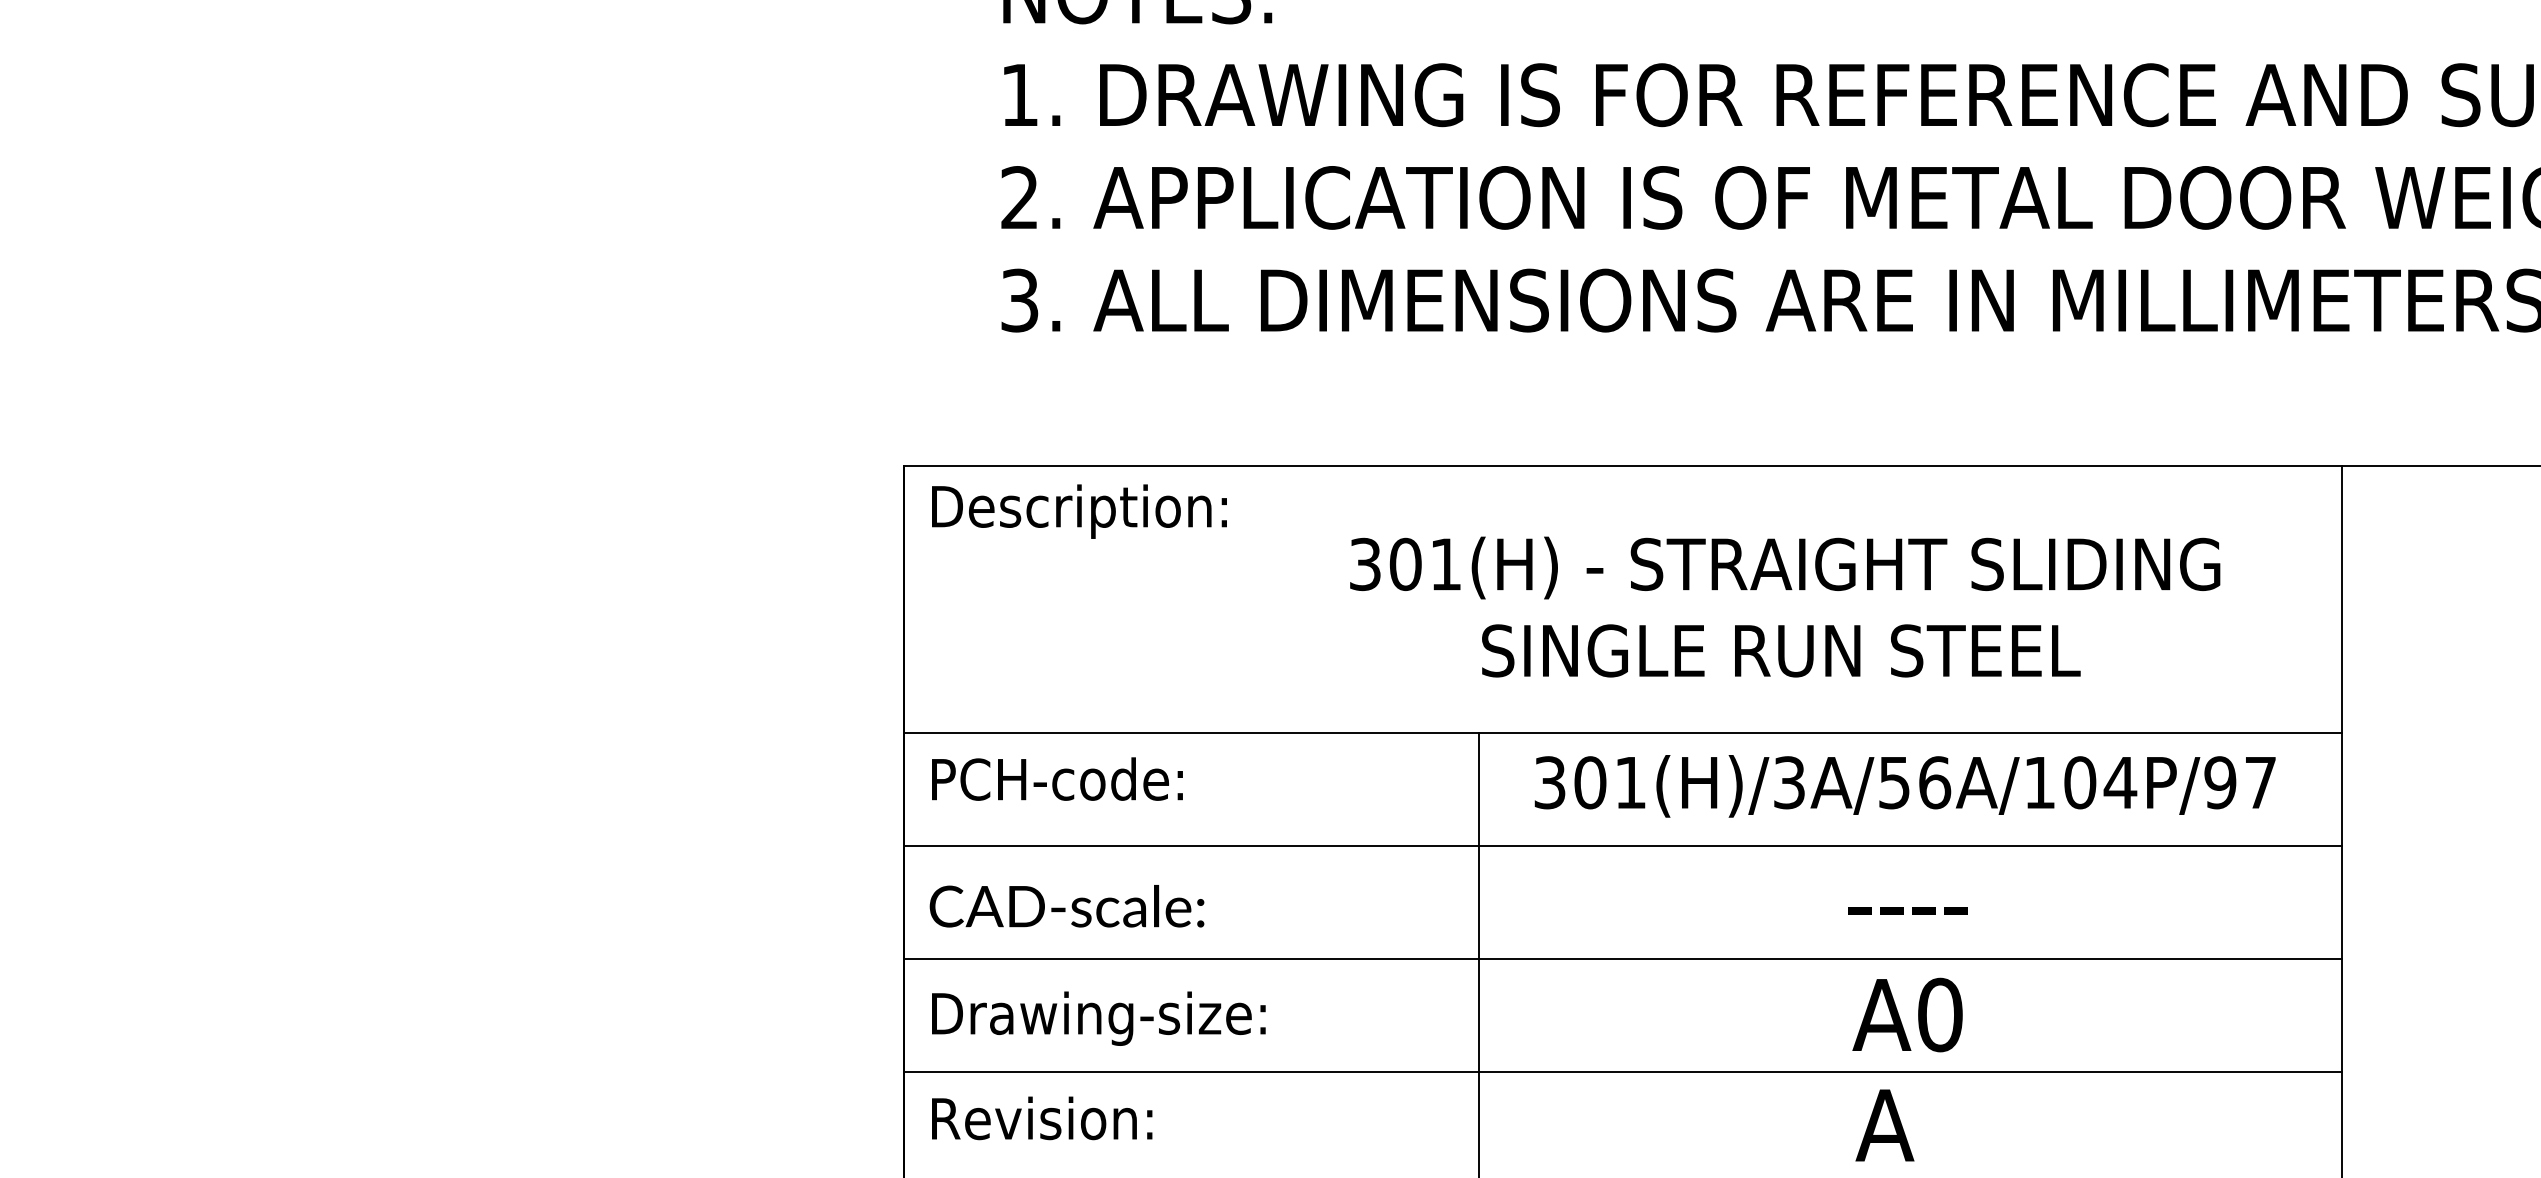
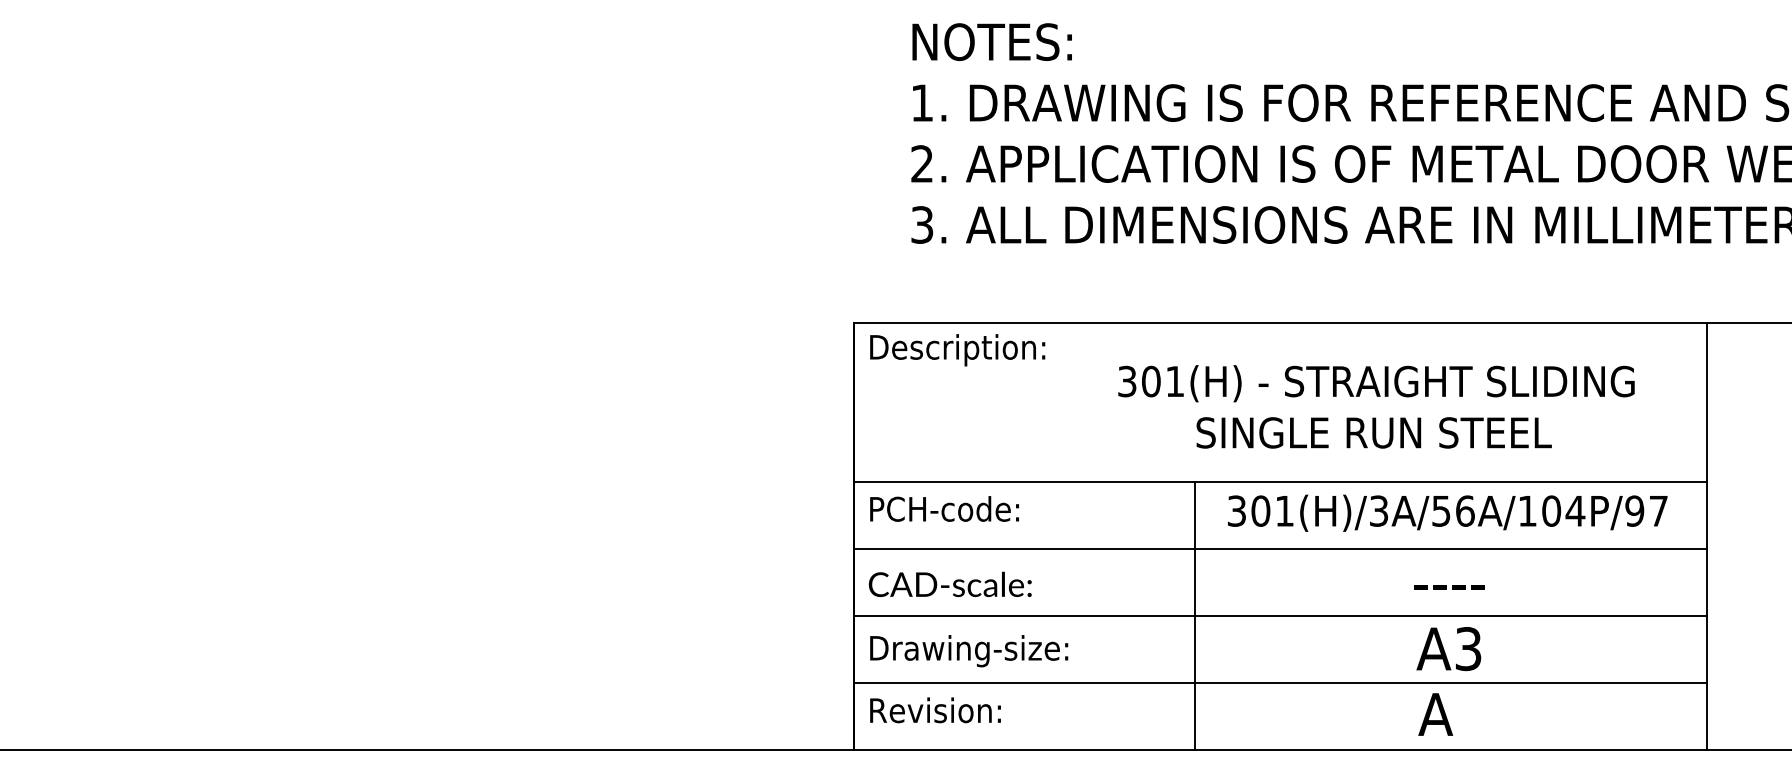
text: (1940, 1015) -> (1468, 649), A0 -> A3

